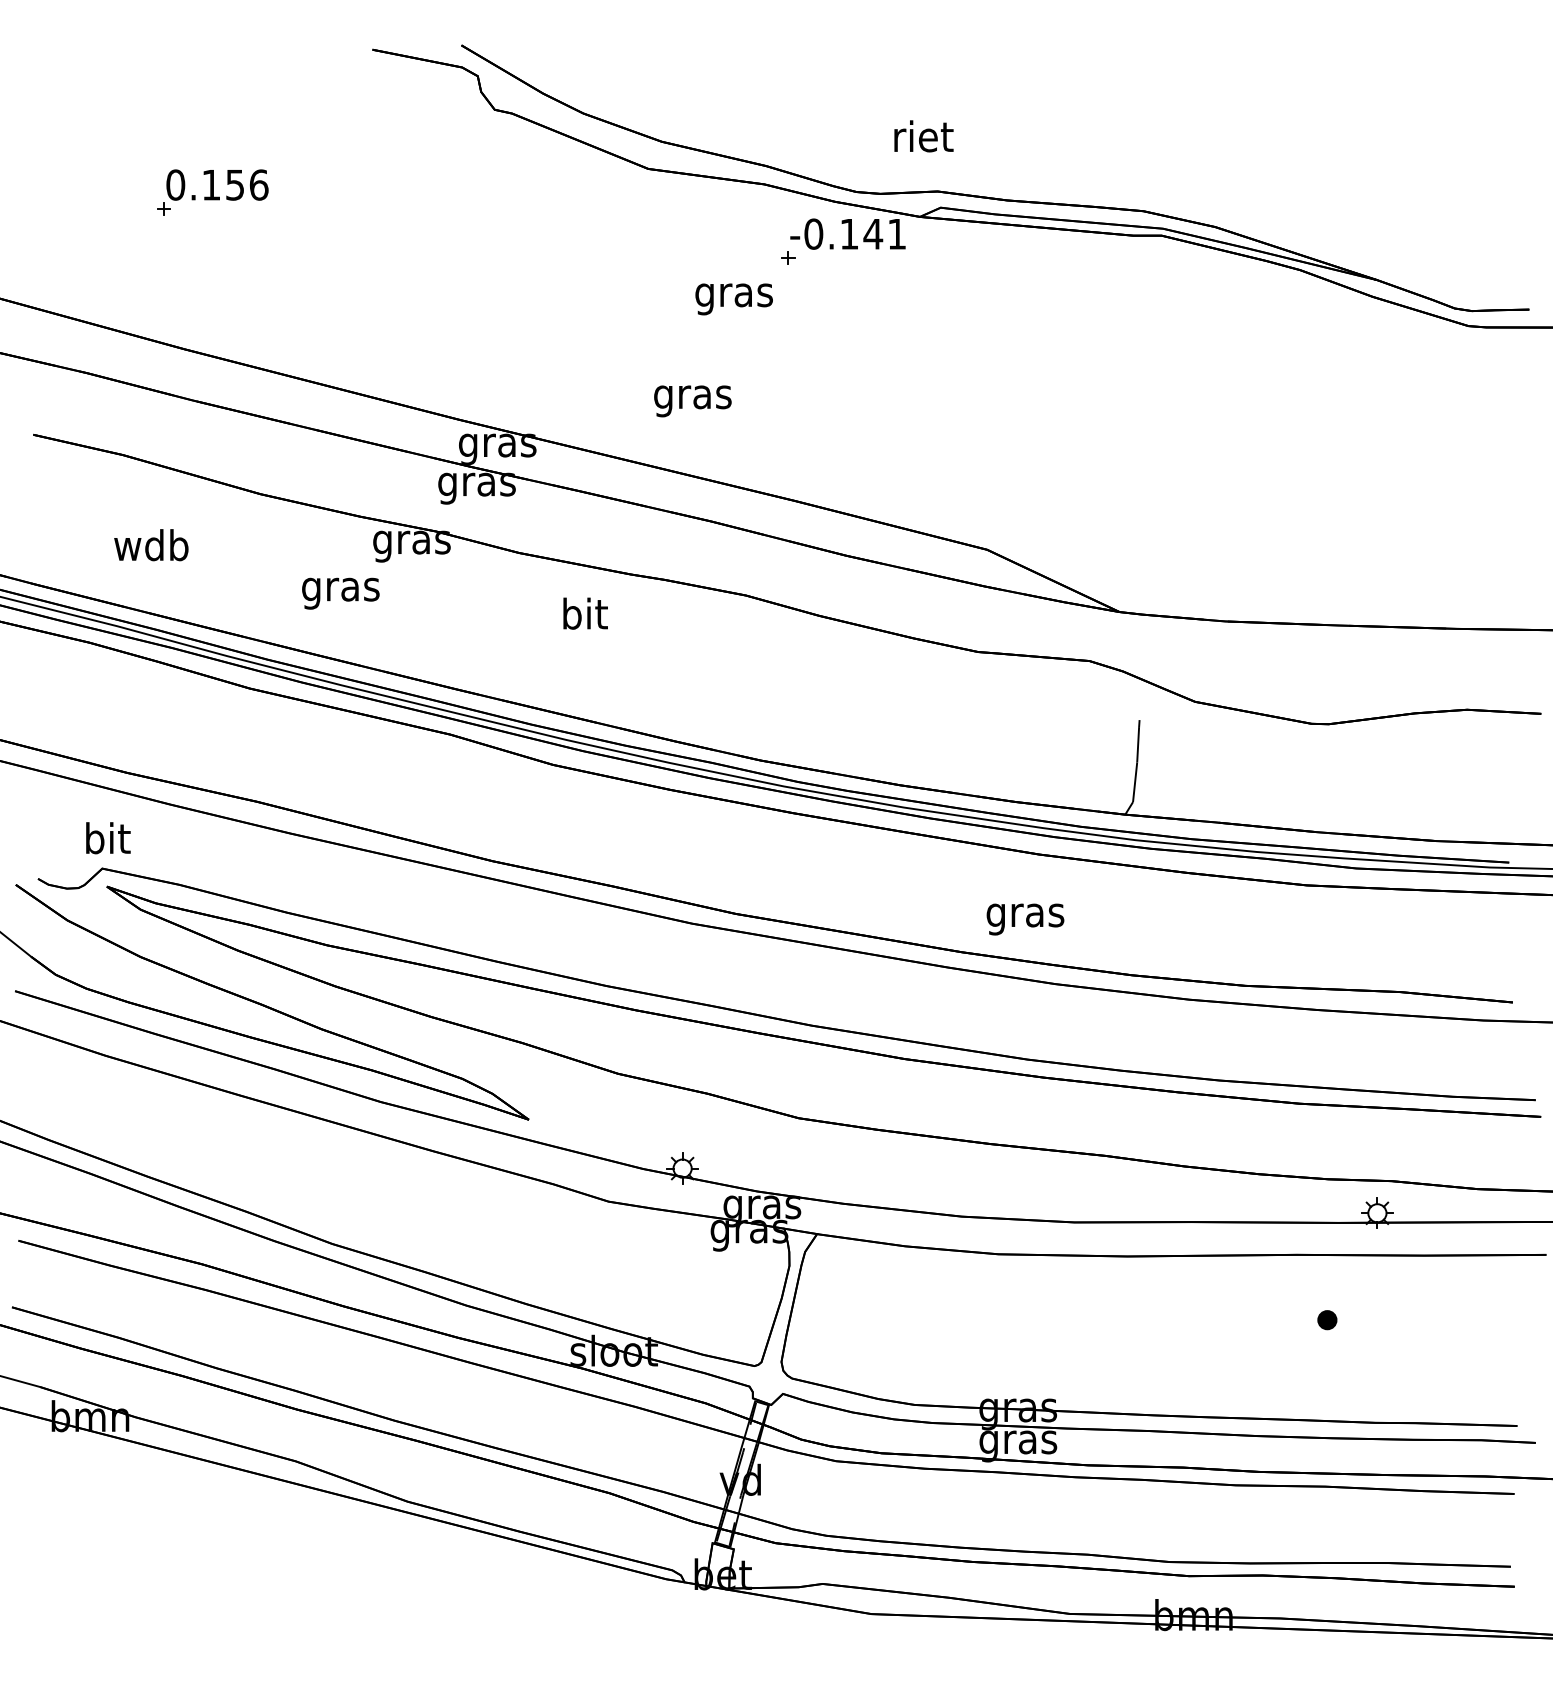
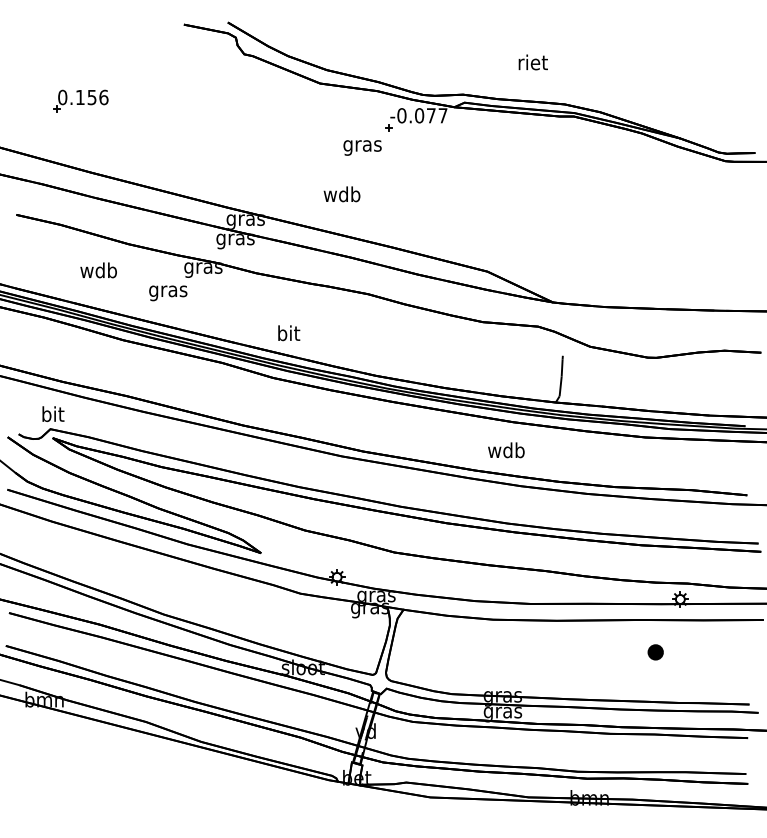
text: (922, 136) -> (532, 62), moved
part: (211, 191) -> (80, 100), moved
text: (873, 233) -> (431, 115), -0.141 -> -0.077
text: (693, 397) -> (342, 196), gras -> wdb
text: (150, 545) -> (98, 270), moved
text: (586, 614) -> (289, 333), moved
text: (1025, 915) -> (506, 452), gras -> wdb
part: (1327, 1318) -> (655, 651), size x1.6

